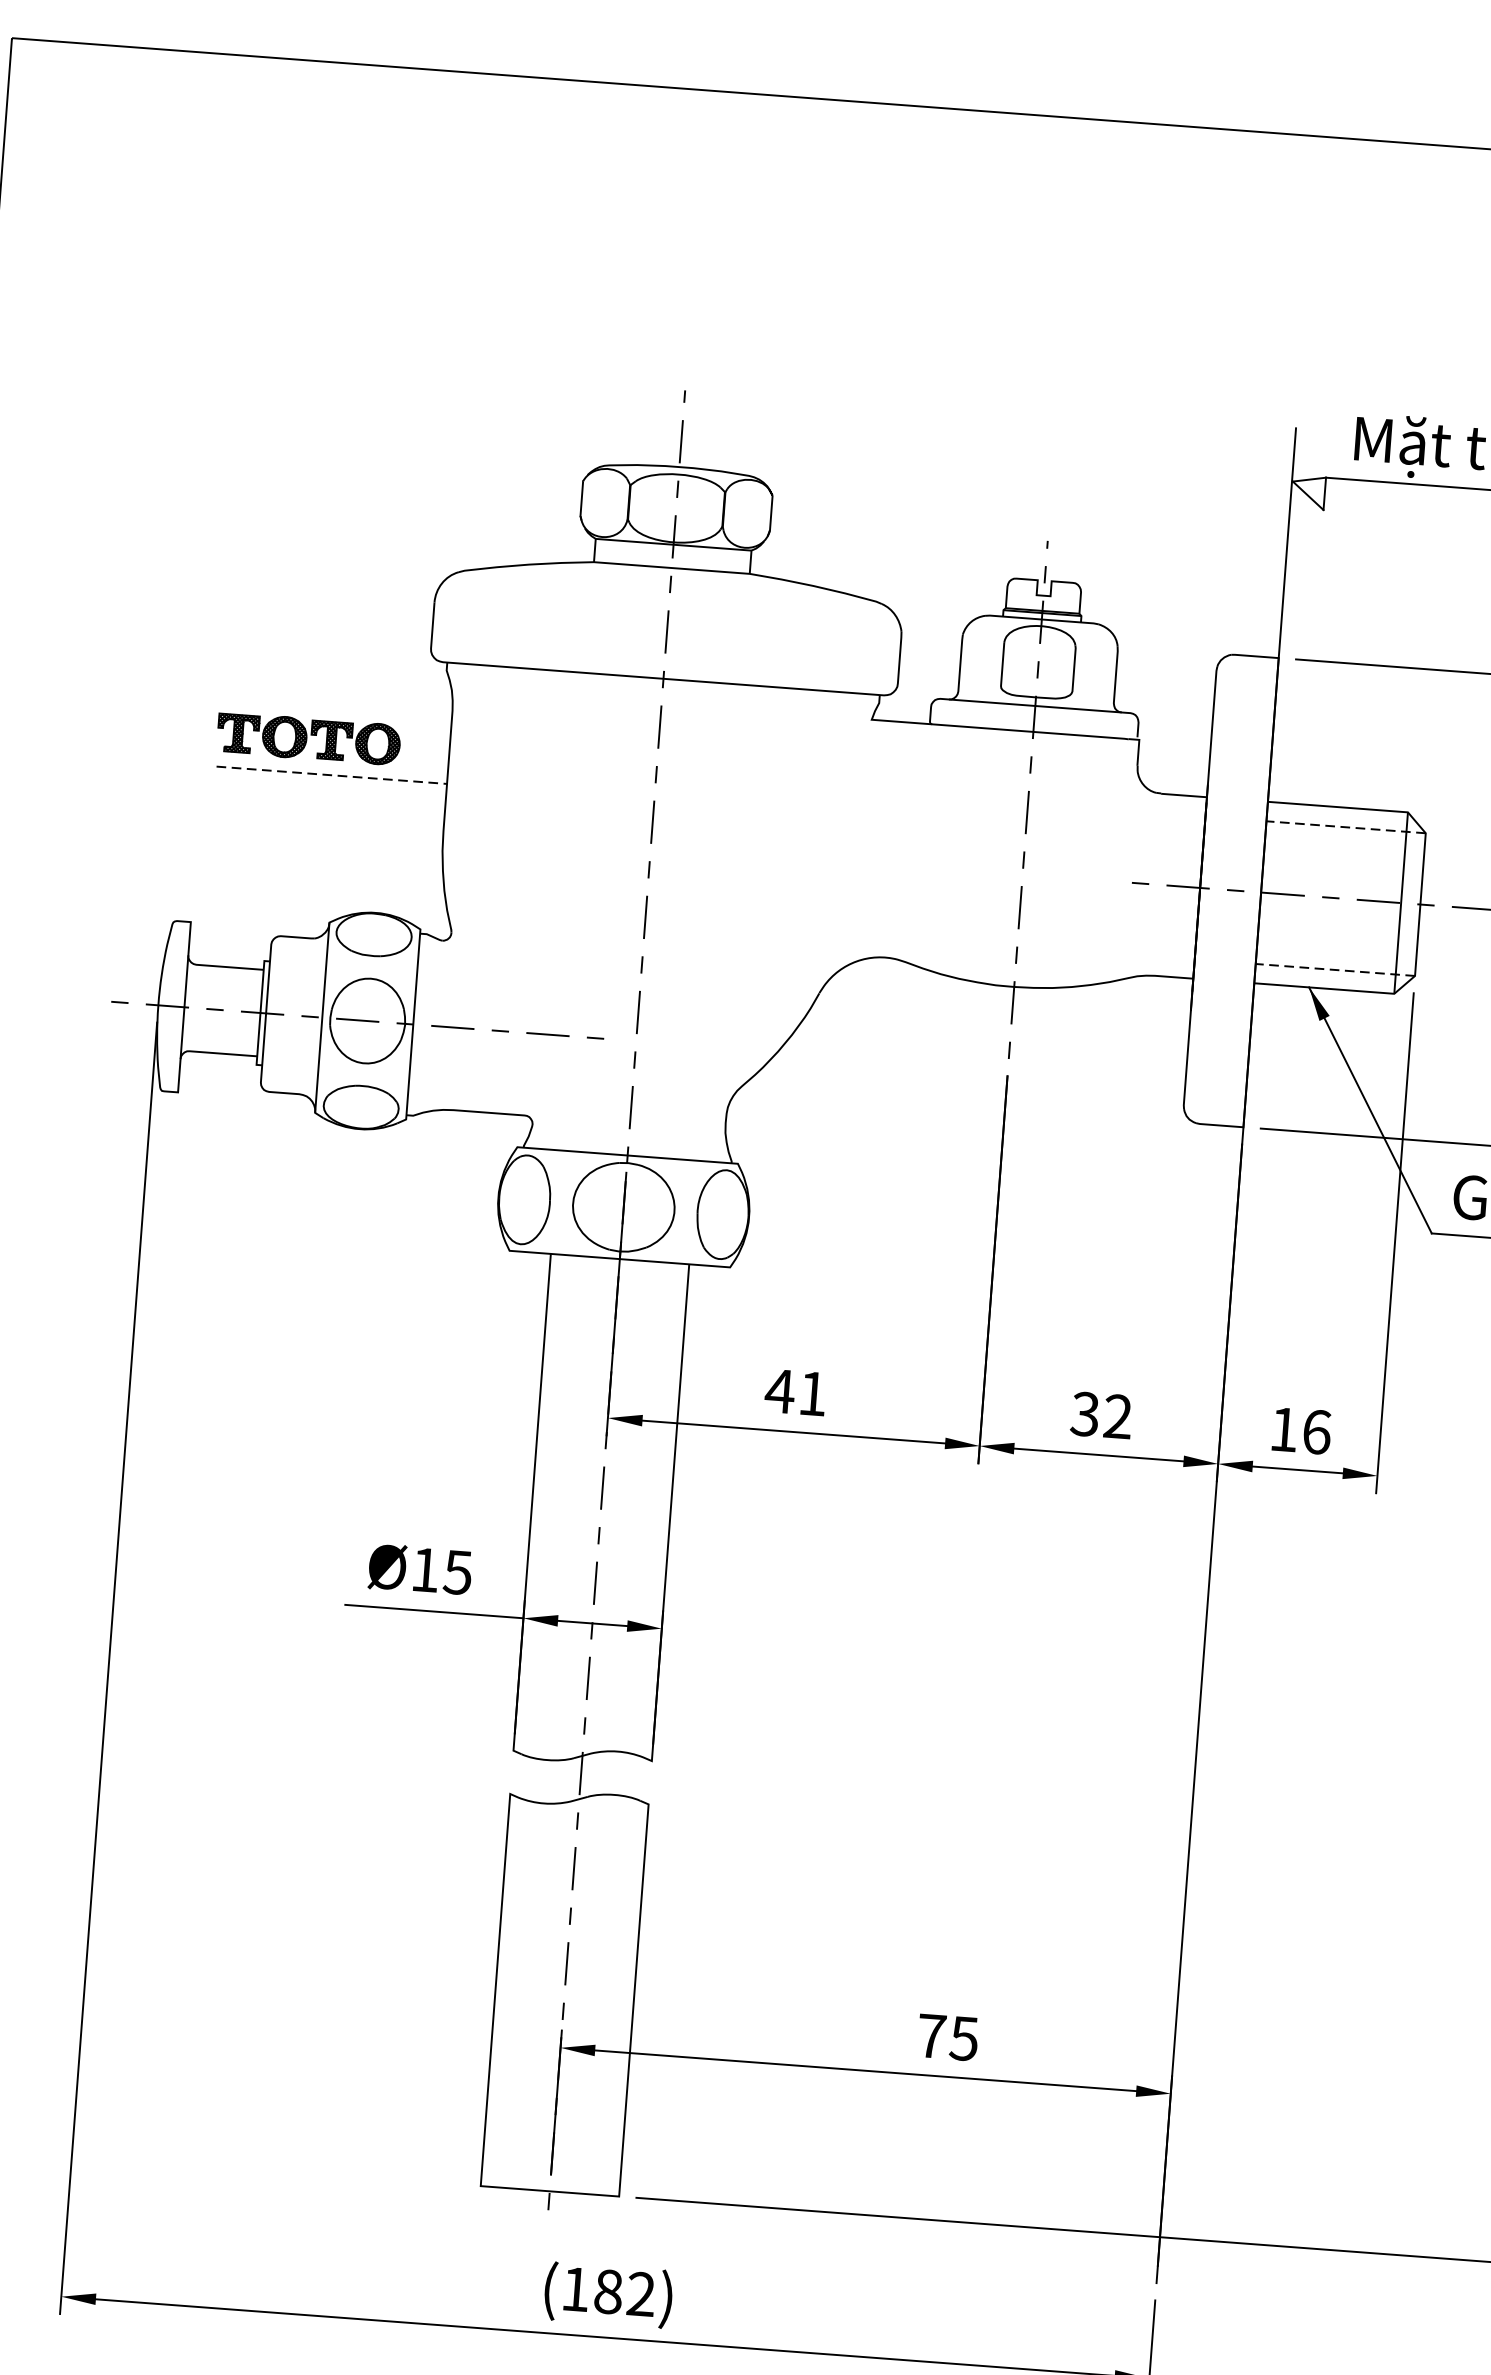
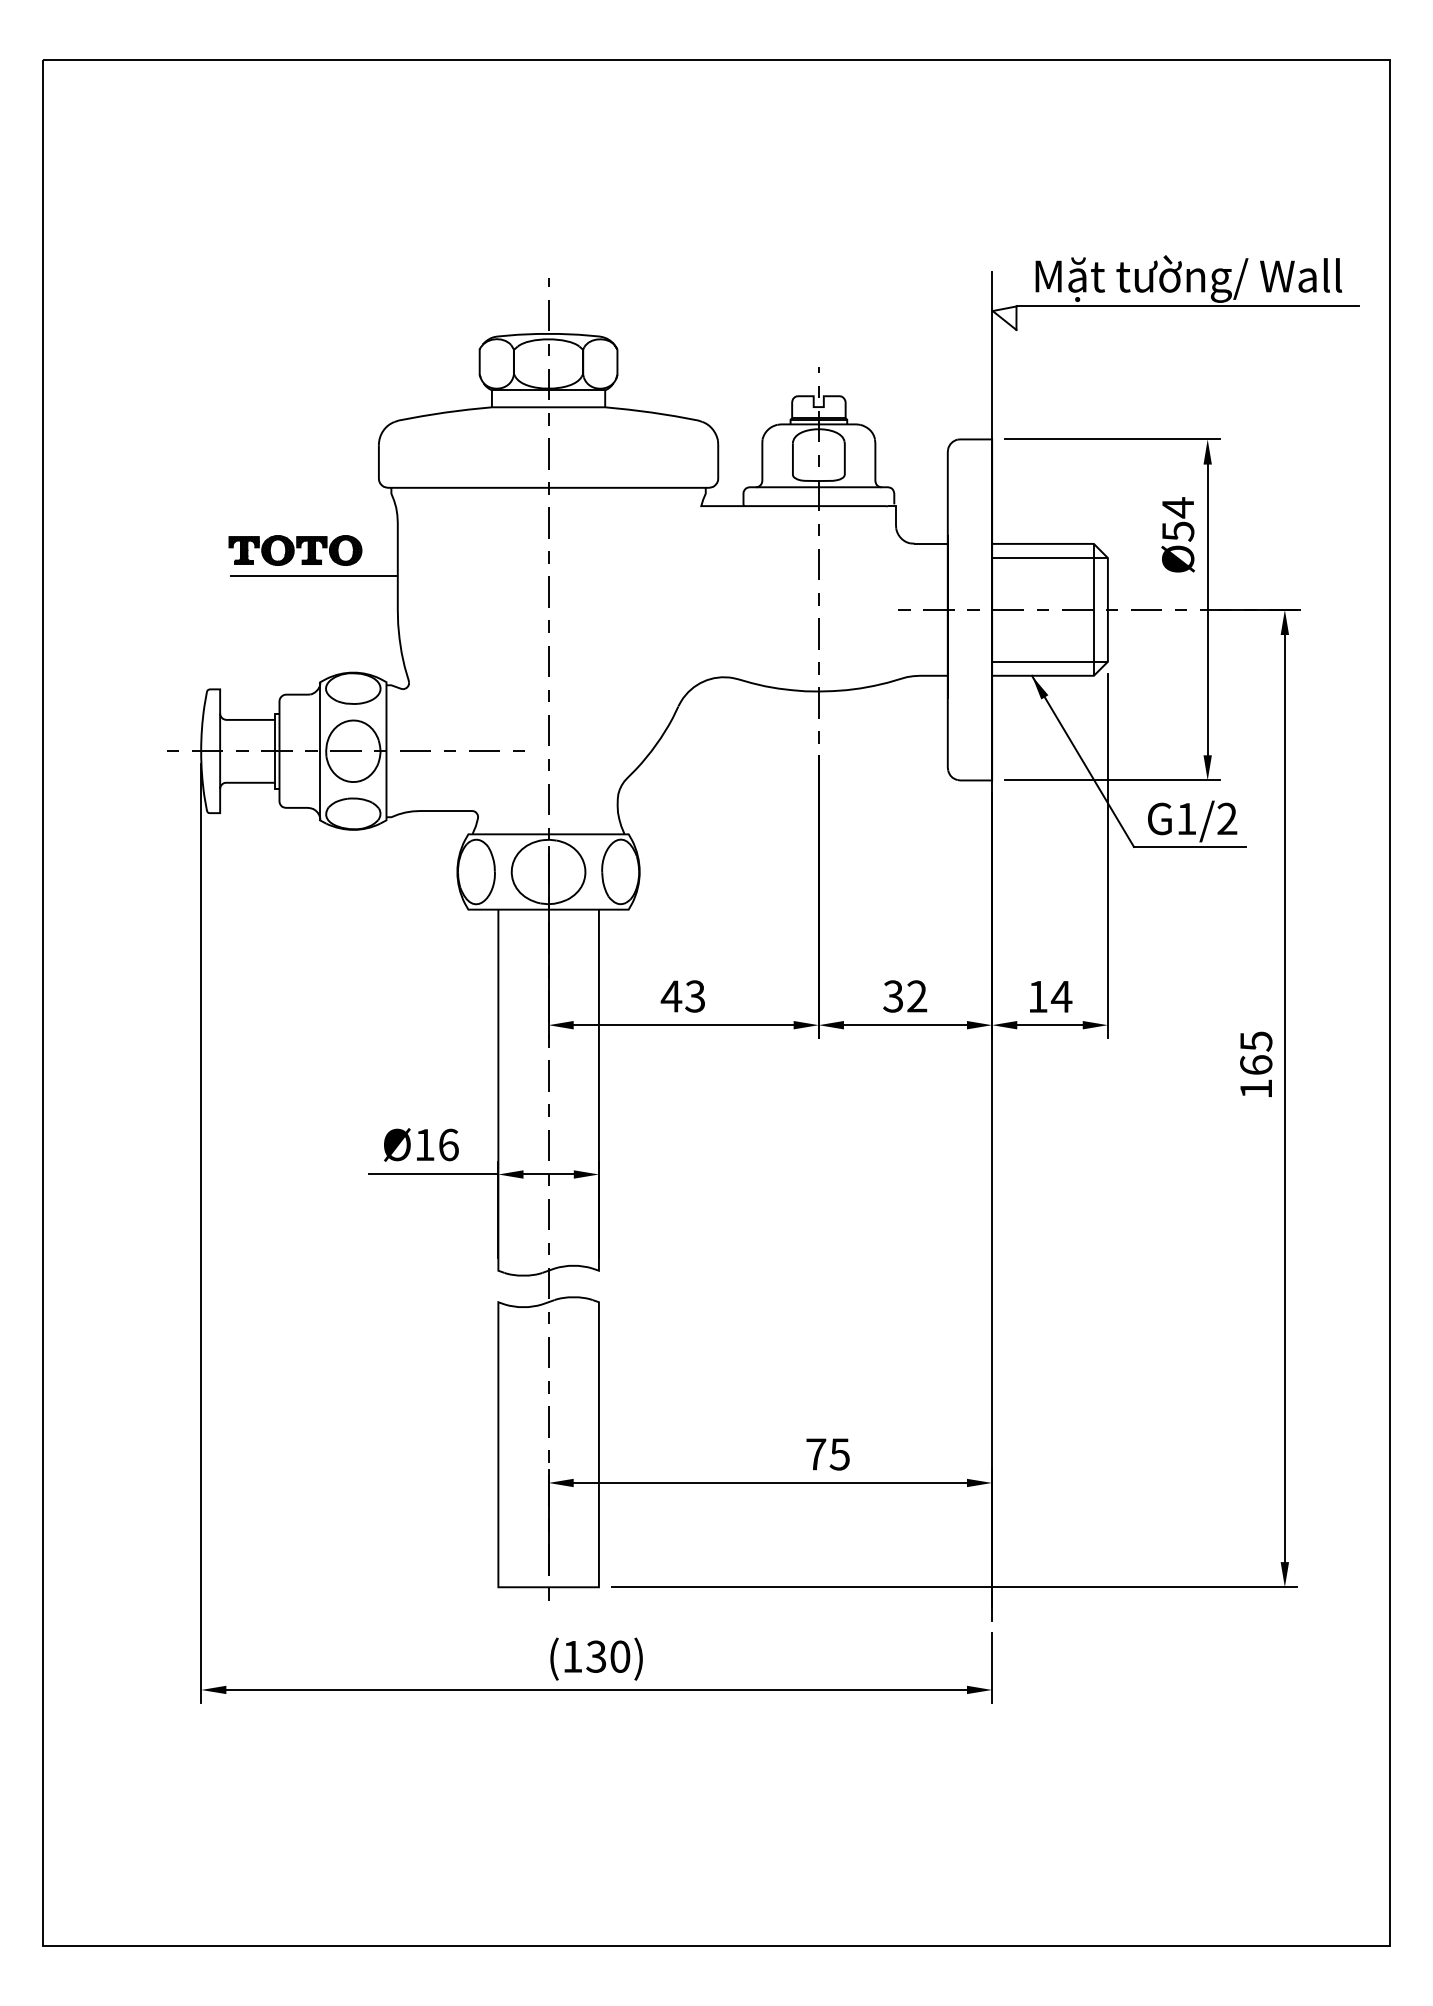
line: (332, 775) -> (314, 575), dashed -> solid
line: (1346, 827) -> (1050, 558), dashed -> solid
line: (1336, 969) -> (1050, 661), dashed -> solid
text: (811, 1393) -> (694, 996), 41 -> 43
text: (1316, 1431) -> (1061, 996), 16 -> 14
text: (457, 1571) -> (448, 1144), Ø15 -> Ø16
text: (625, 2292) -> (608, 1656), (182) -> (130)

